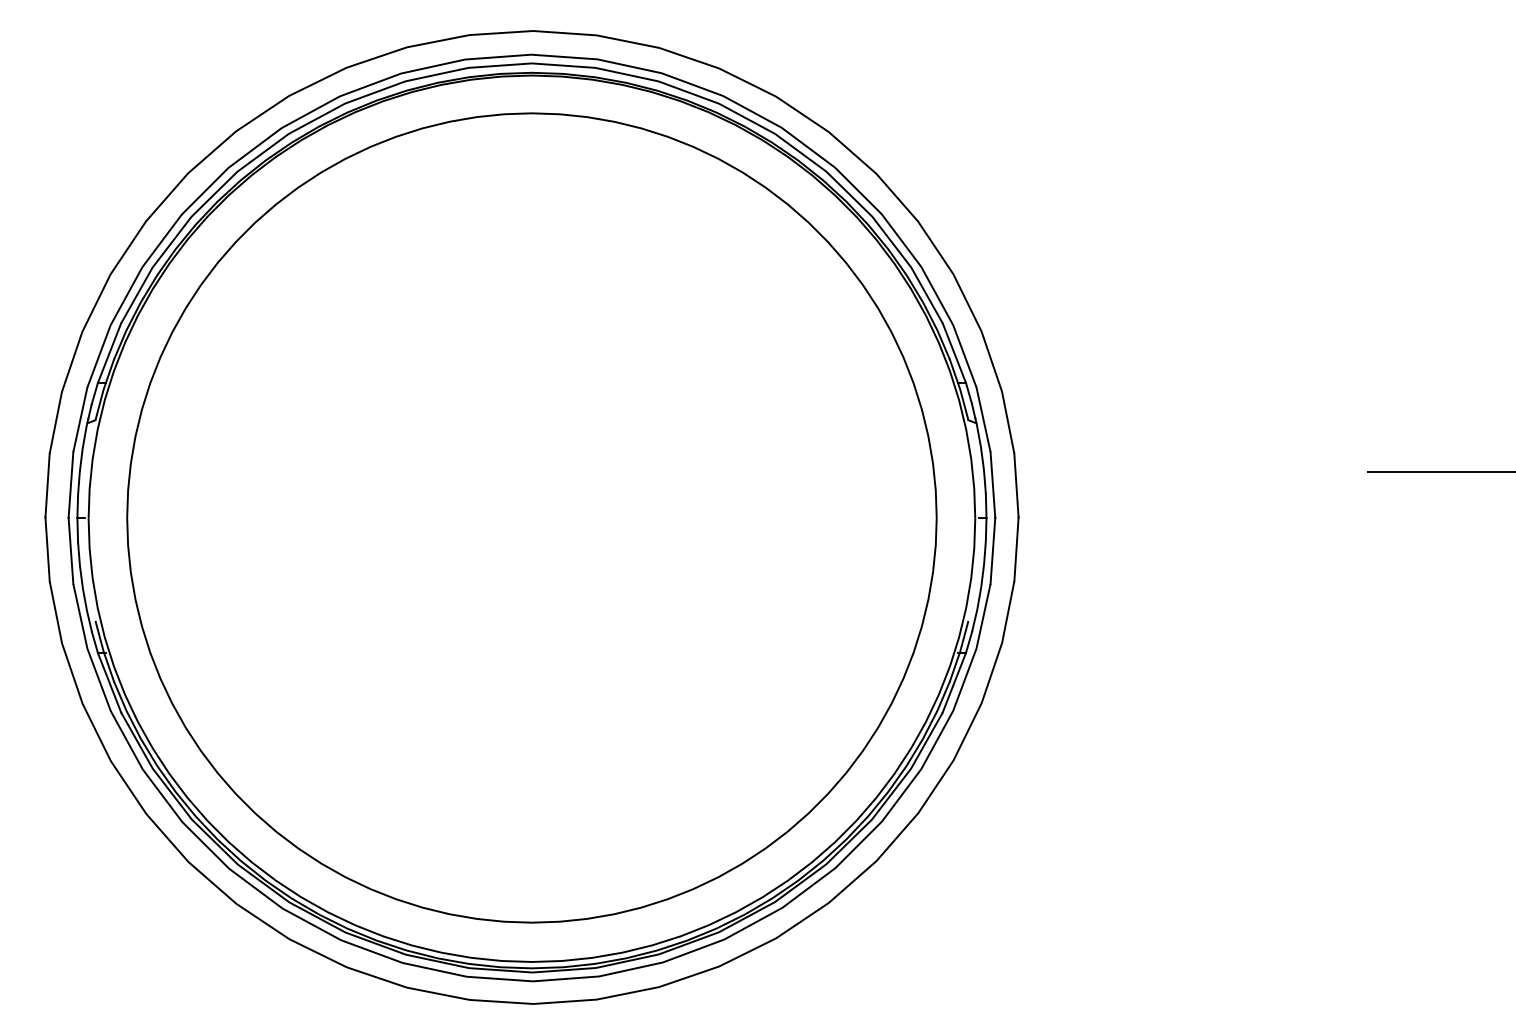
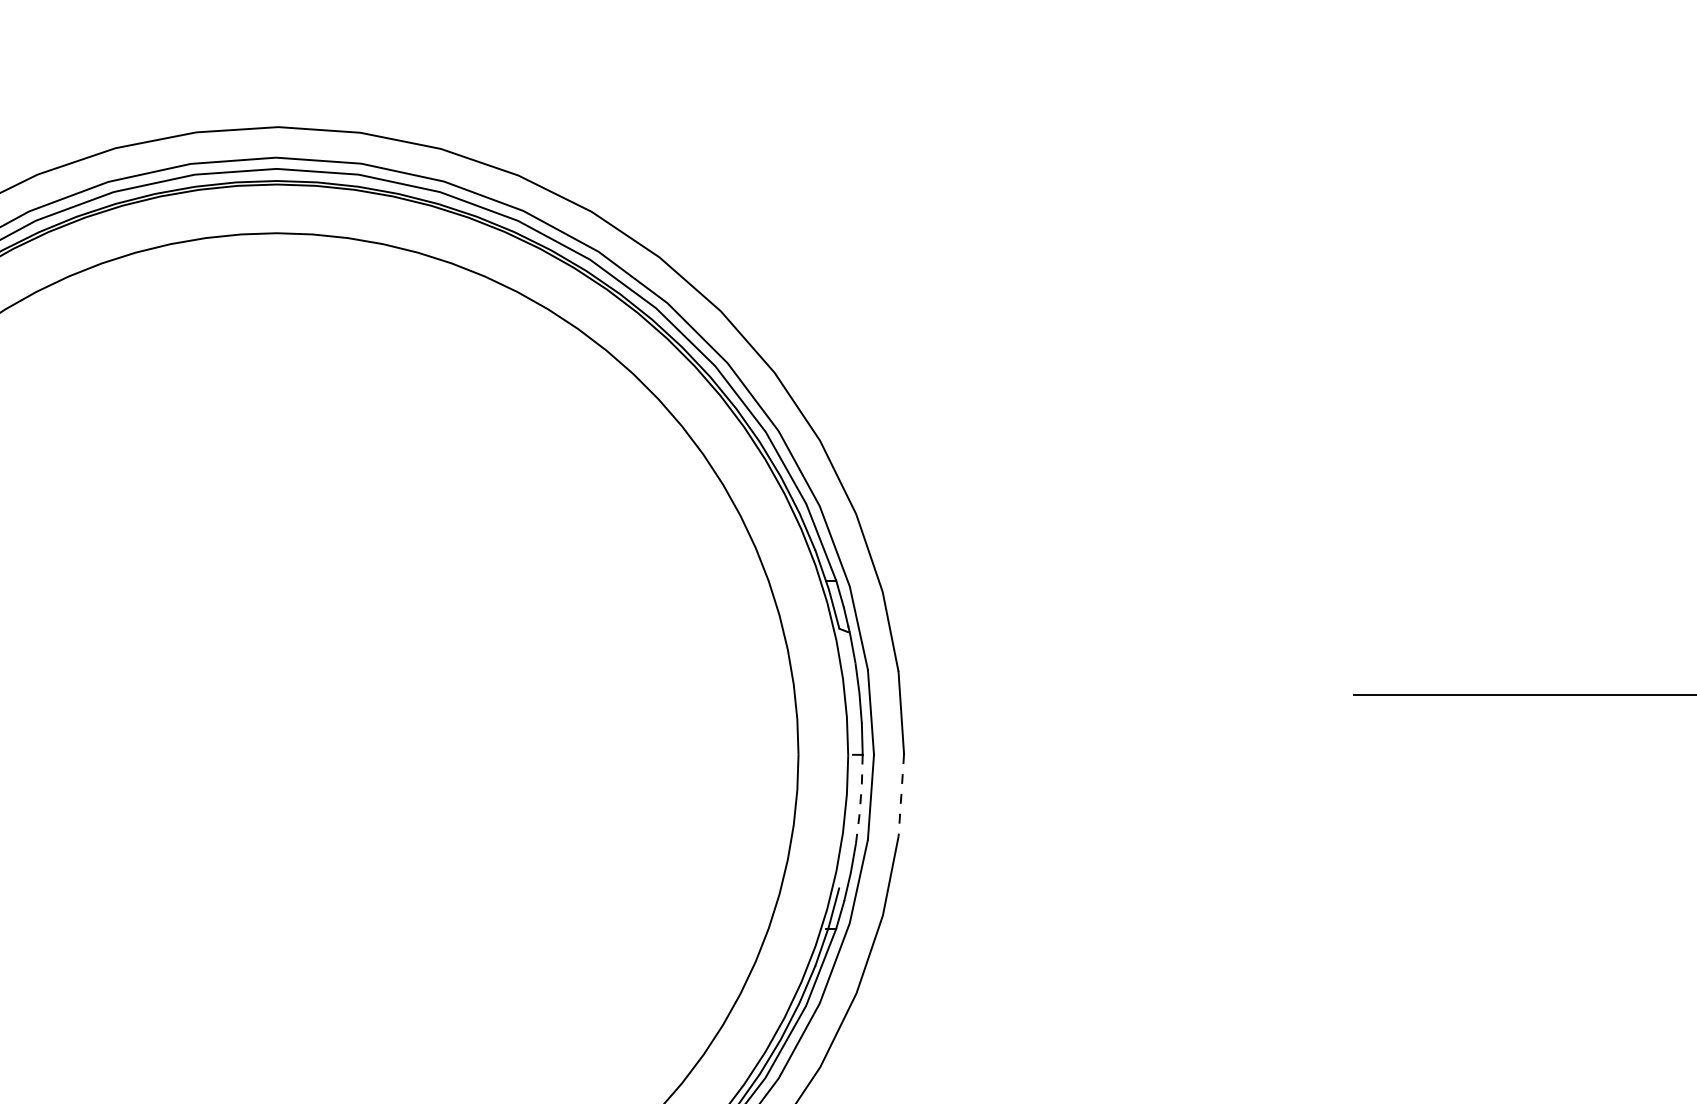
line: (1016, 549) -> (901, 795), solid -> dashed
line: (985, 551) -> (861, 797), solid -> dashed

